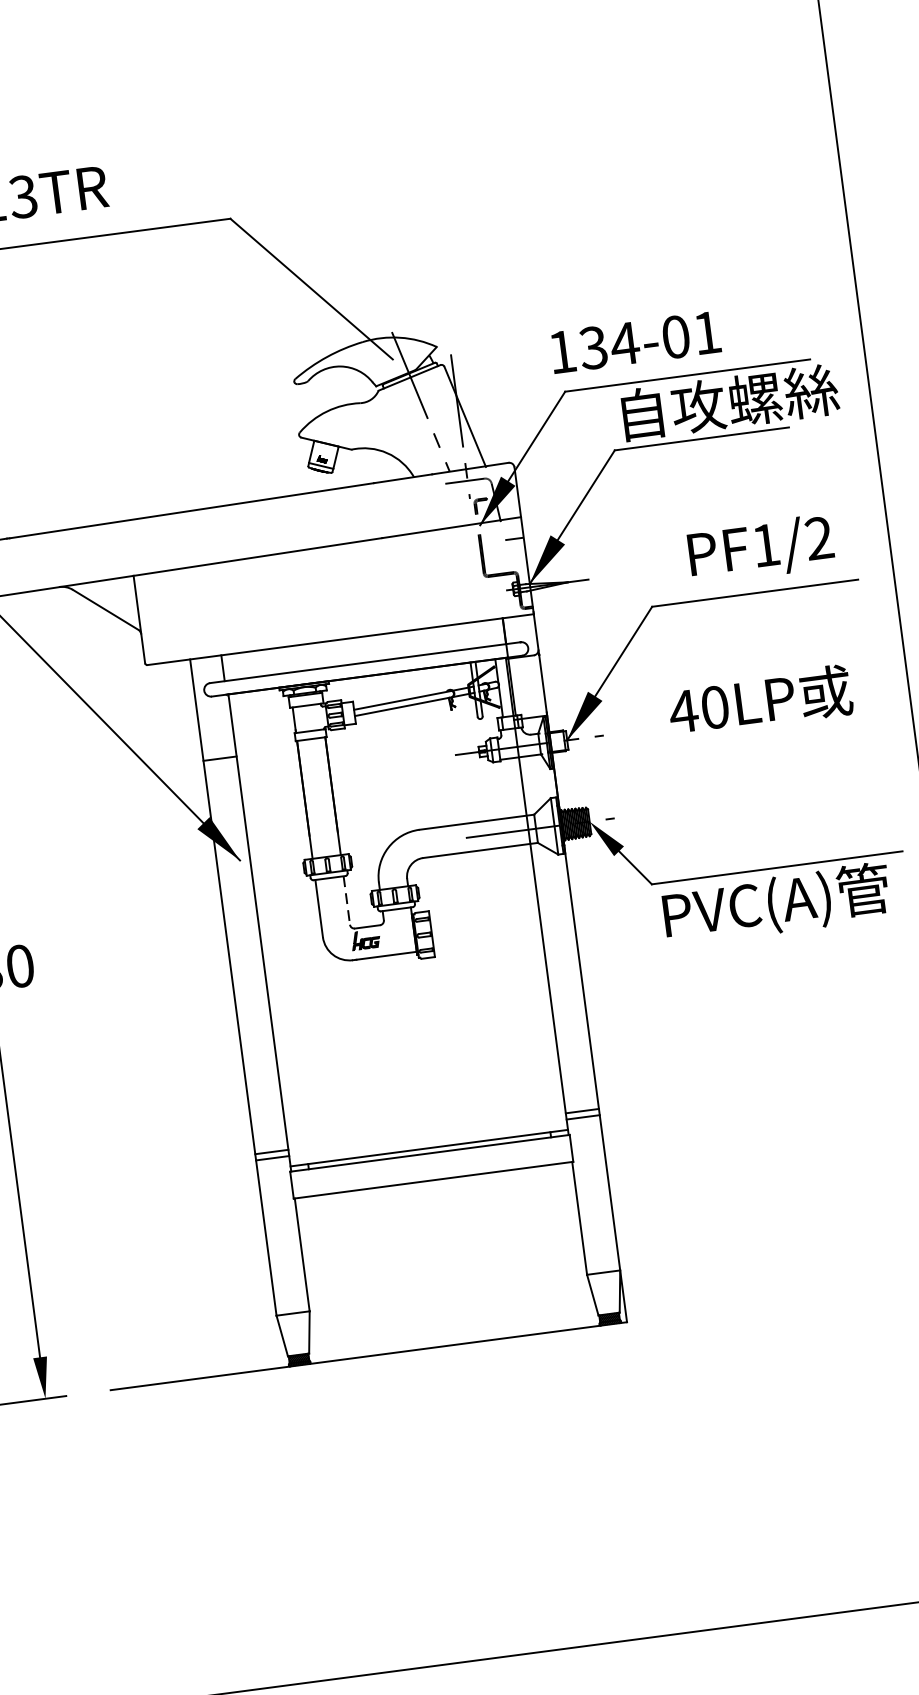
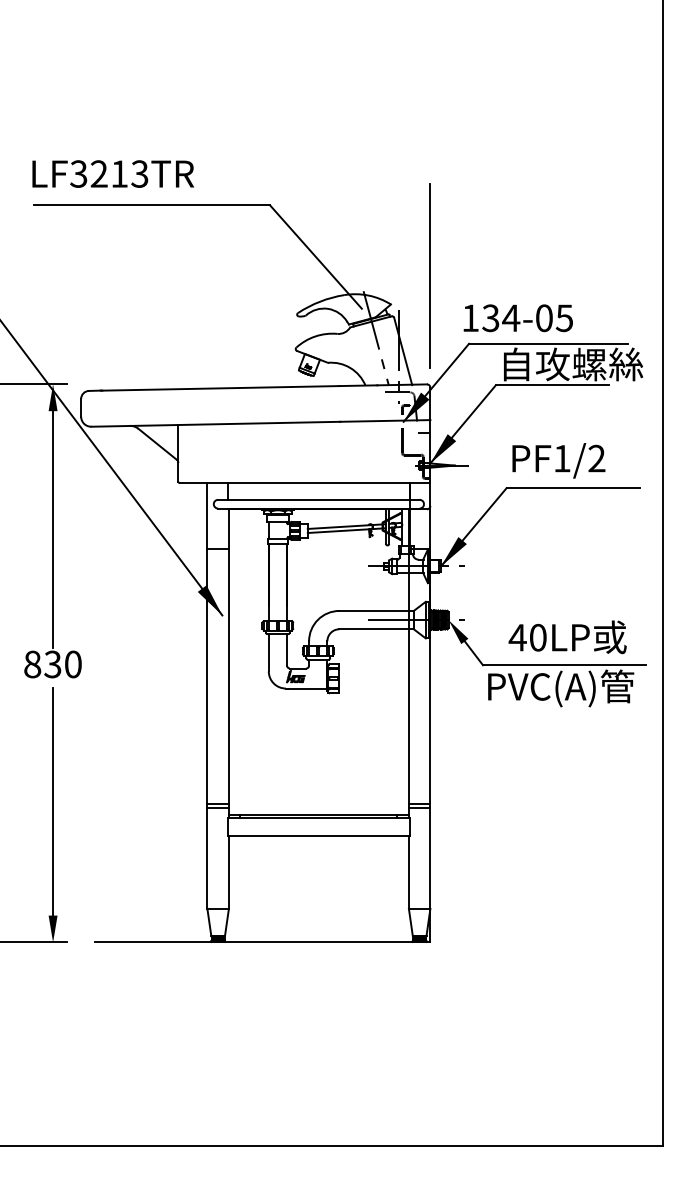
line: (491, 294) -> (430, 275), added
text: (705, 333) -> (563, 318), 134-01 -> 134-05
text: (760, 548) -> (558, 460), moved
text: (760, 701) -> (567, 637), moved
line: (347, 899) -> (287, 649), dashed -> solid

